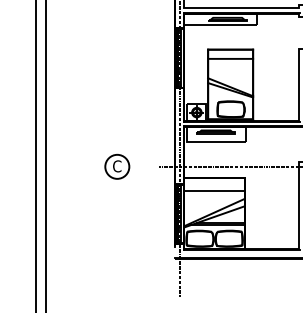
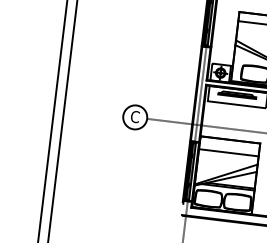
line: (144, 166) -> (162, 120), added

